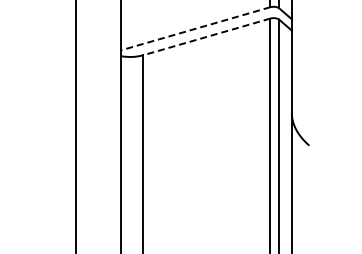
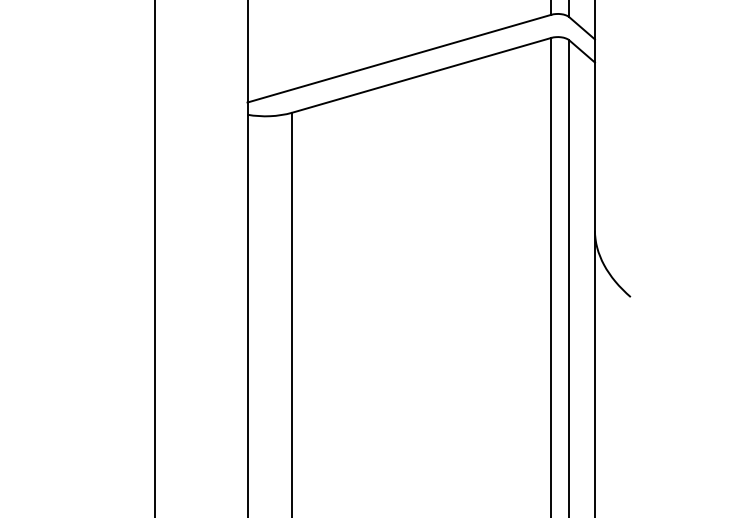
line: (195, 28) -> (398, 58), dashed -> solid
line: (206, 37) -> (420, 76), dashed -> solid

